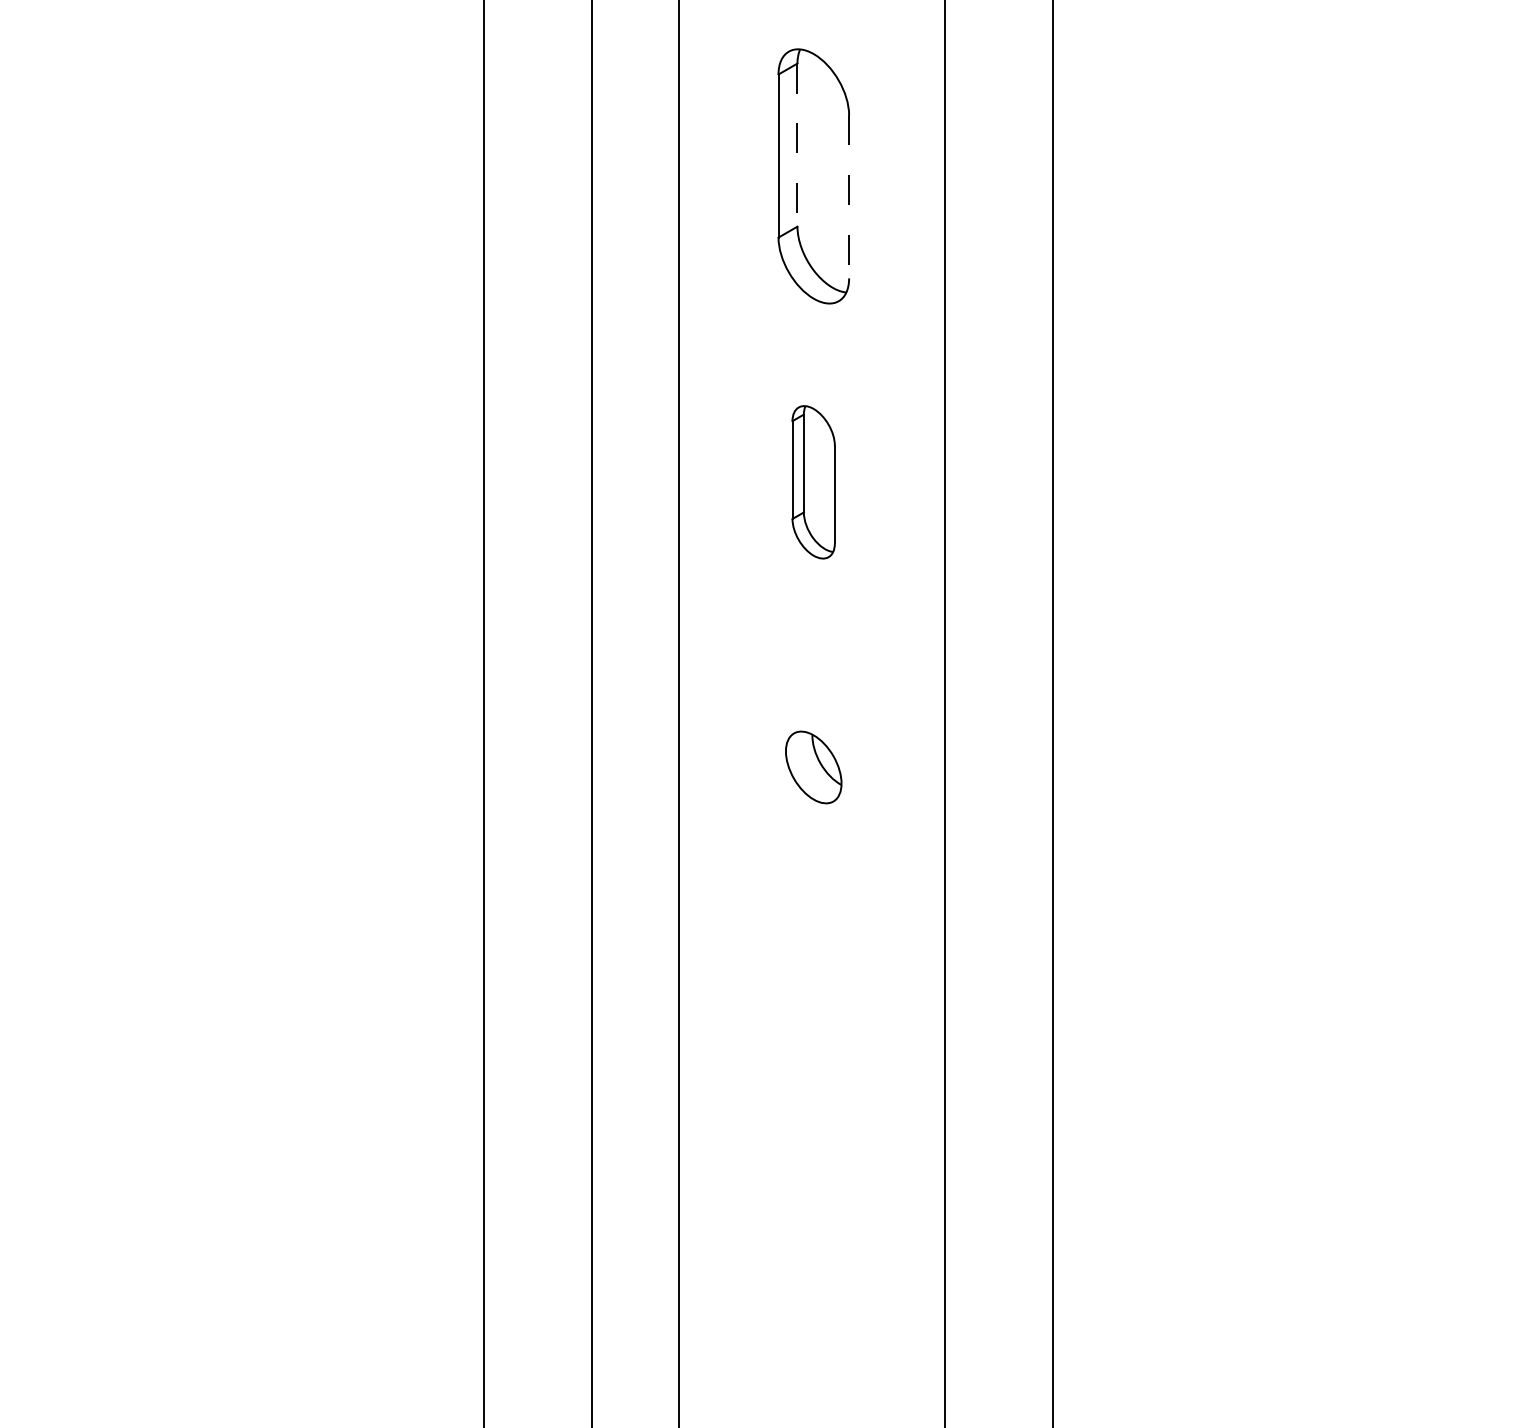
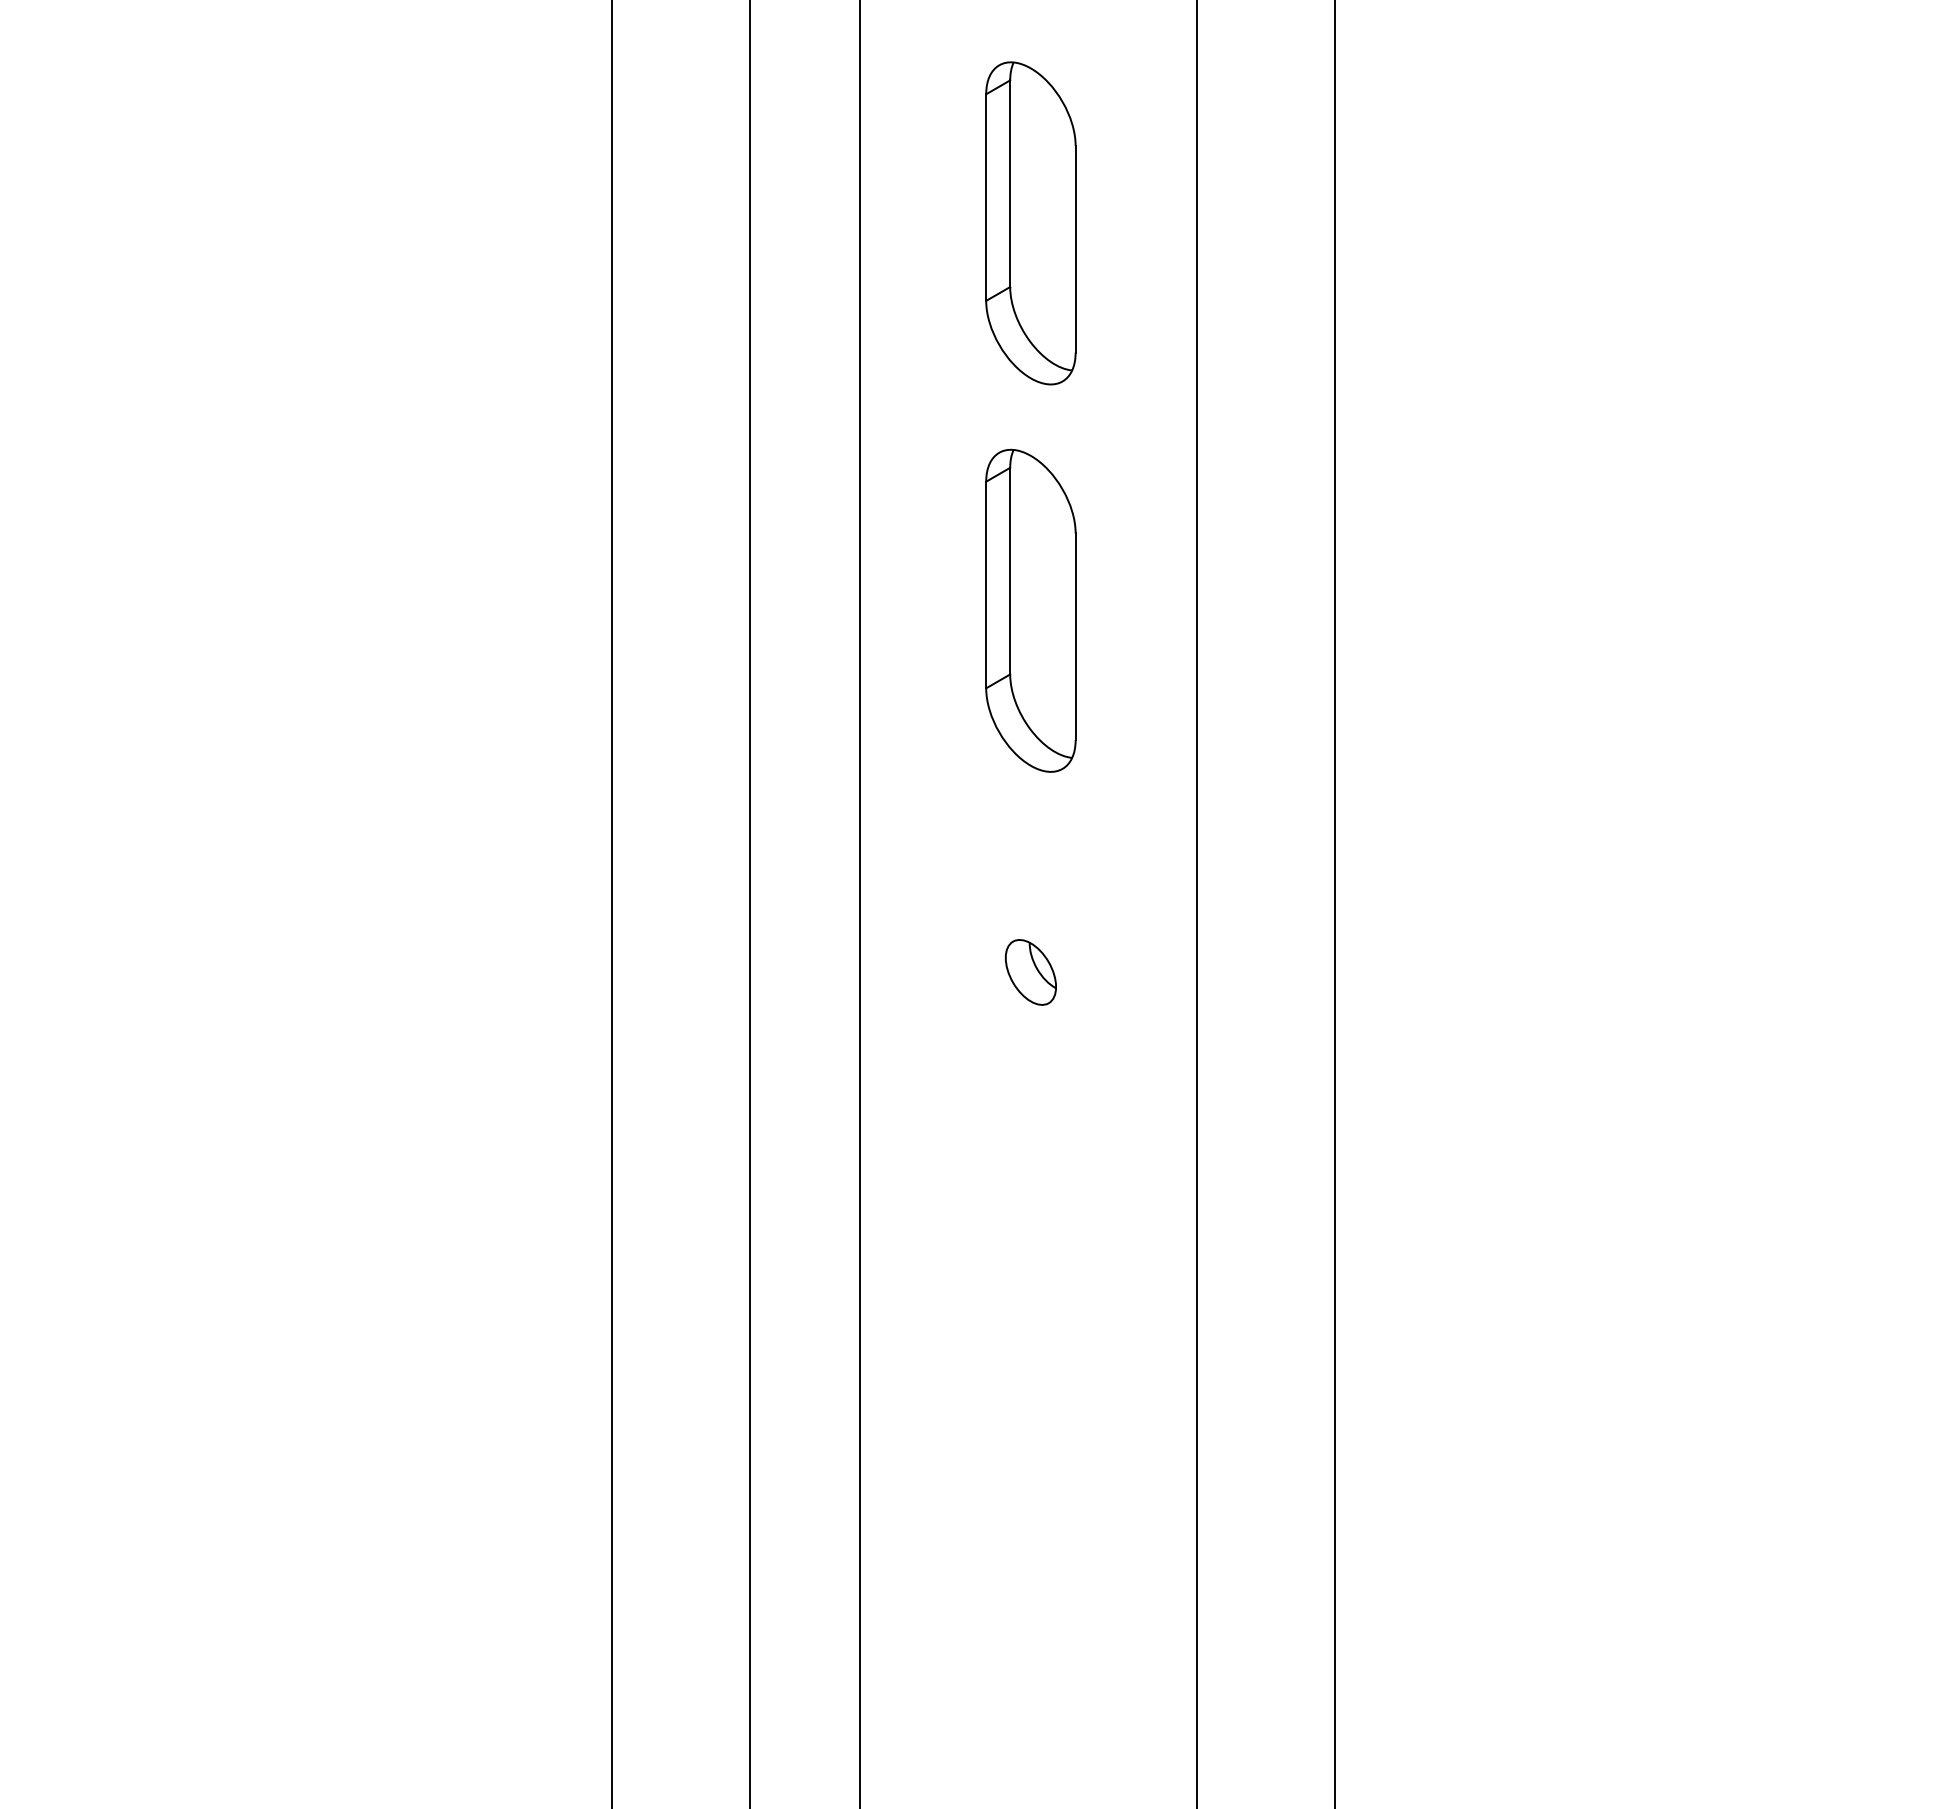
line: (797, 145) -> (1010, 184), dashed -> solid
line: (849, 196) -> (1076, 248), dashed -> solid
part: (813, 482) -> (1030, 611), size x1.67
part: (813, 767) -> (1030, 972), size x0.71

